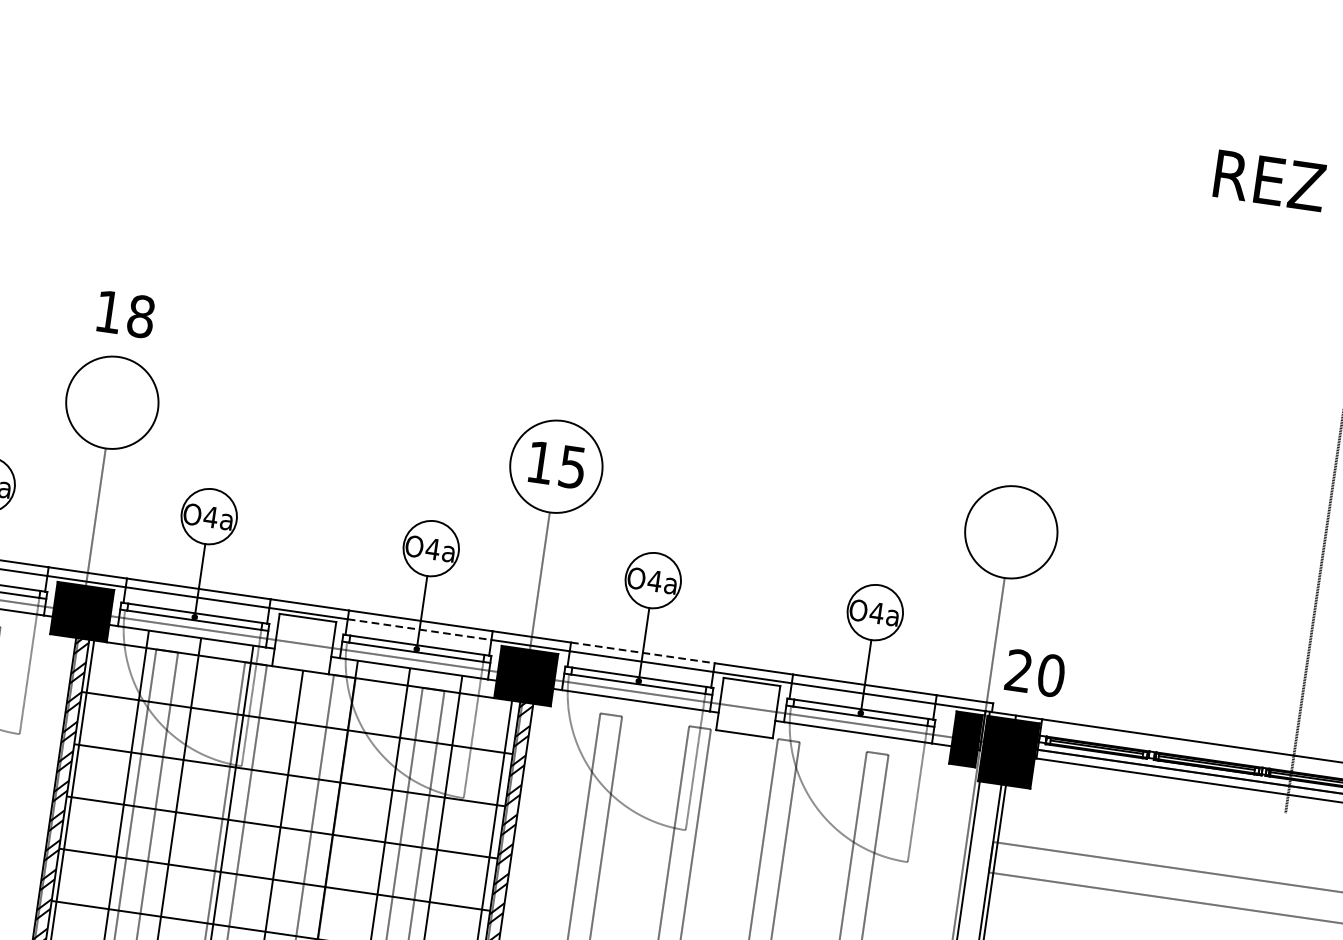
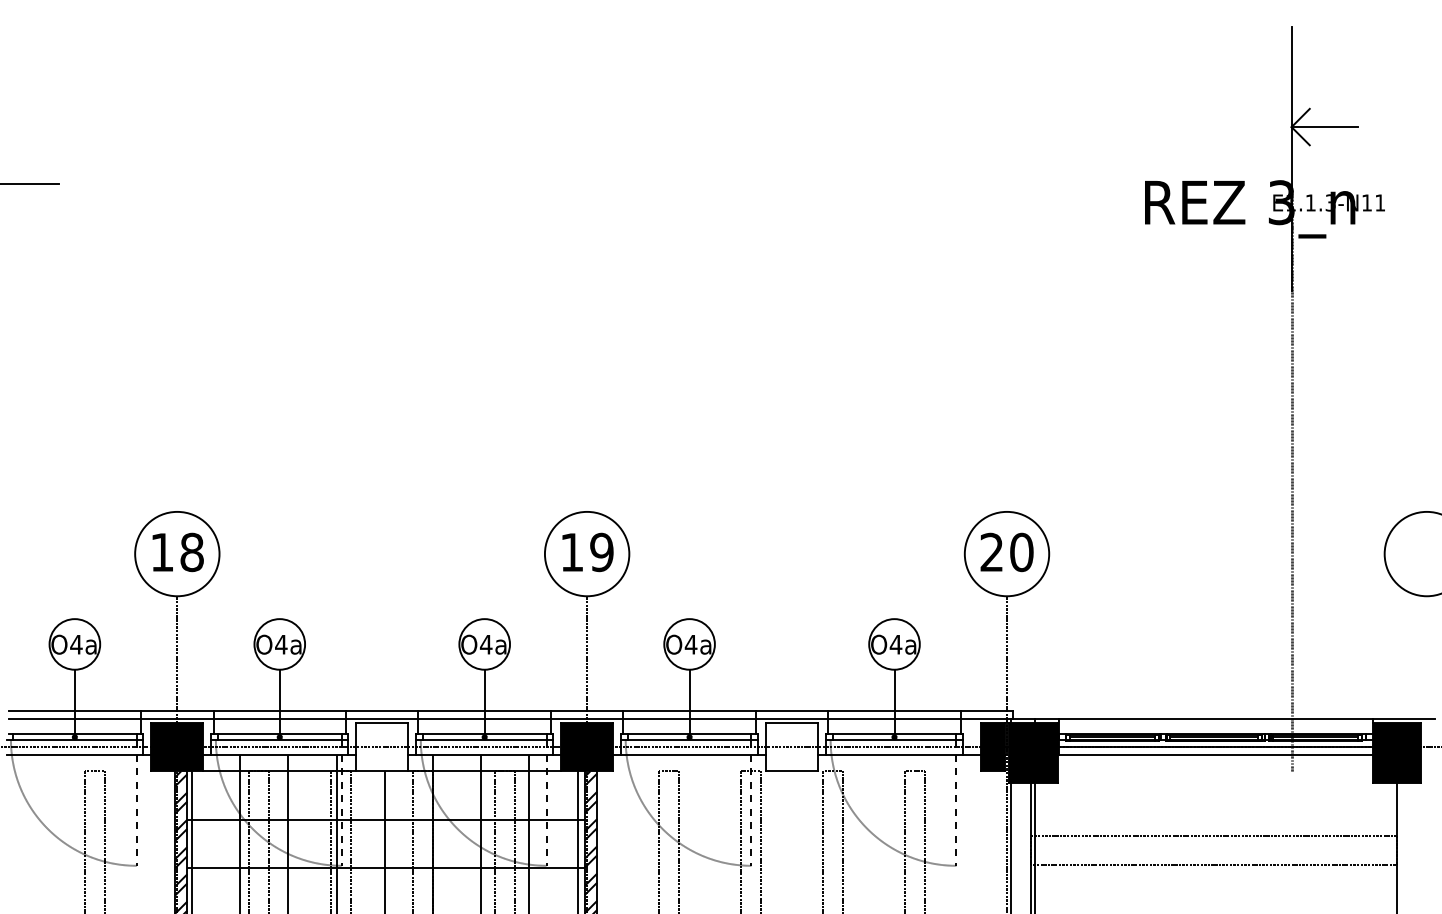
text: (125, 314) -> (177, 552), moved
text: (572, 466) -> (601, 551), 15 -> 19
line: (420, 630) -> (485, 719), dashed -> solid
line: (643, 653) -> (690, 711), dashed -> solid
text: (1034, 673) -> (1006, 552), moved

